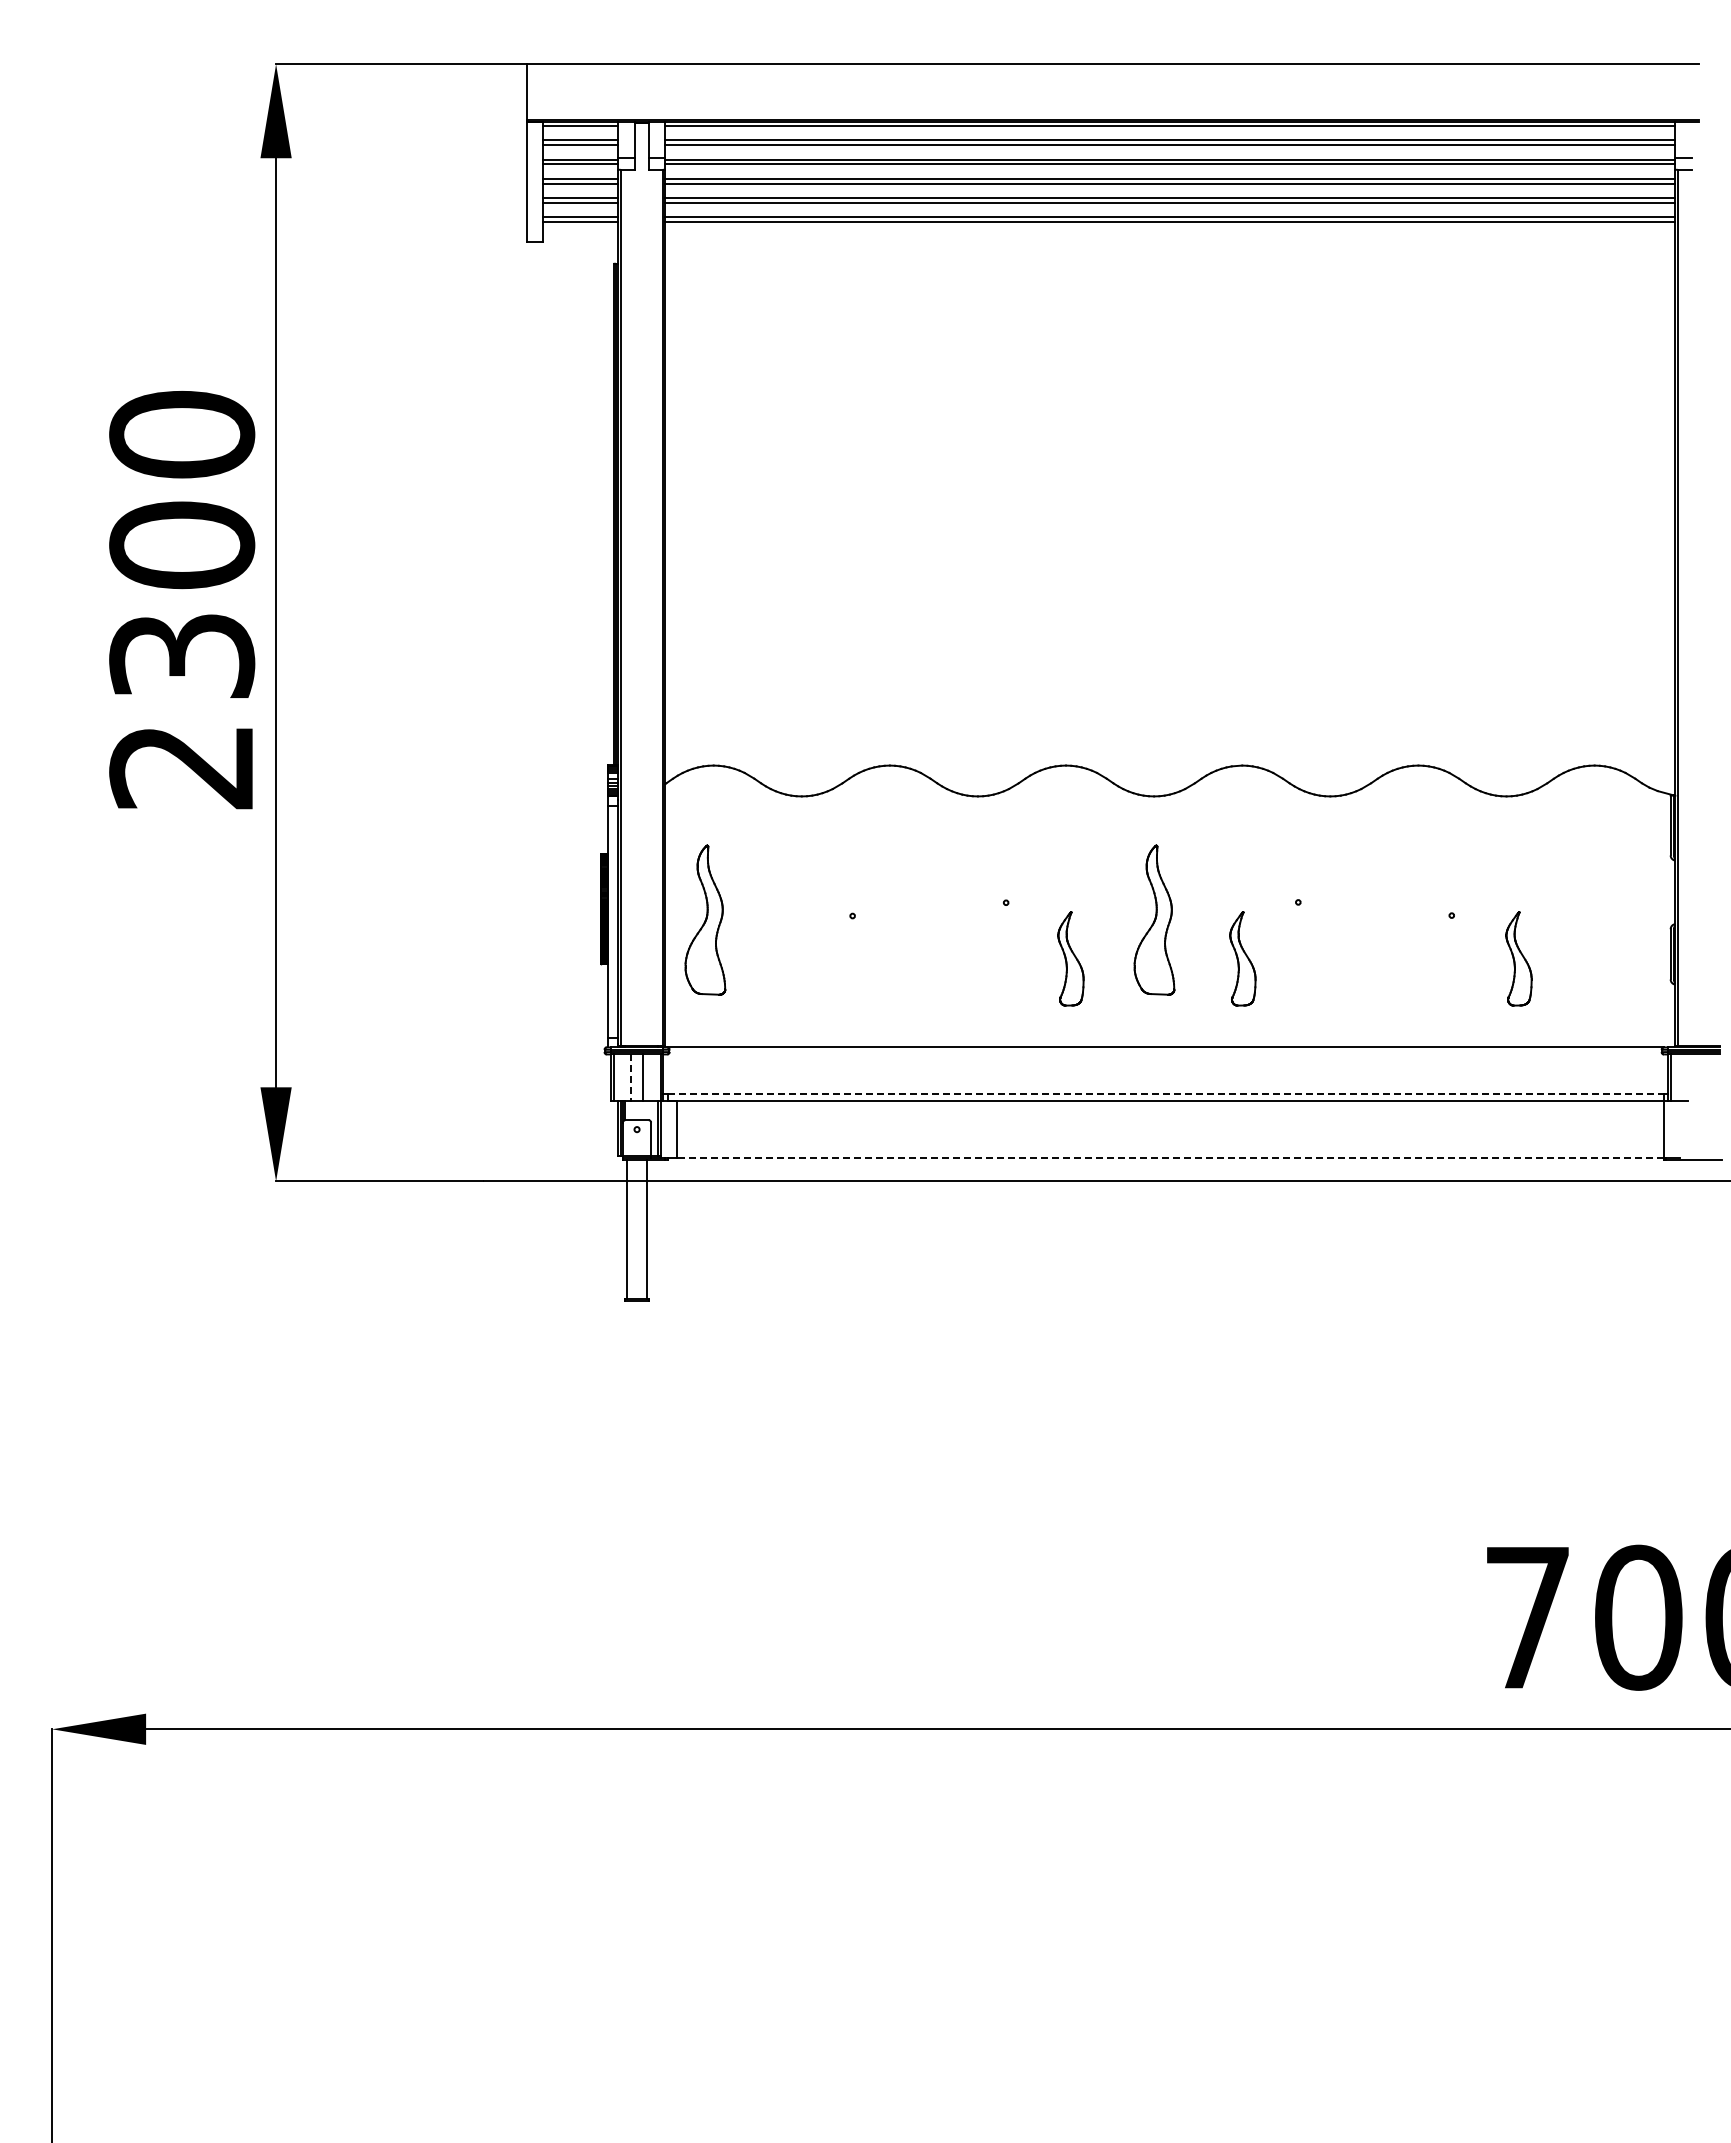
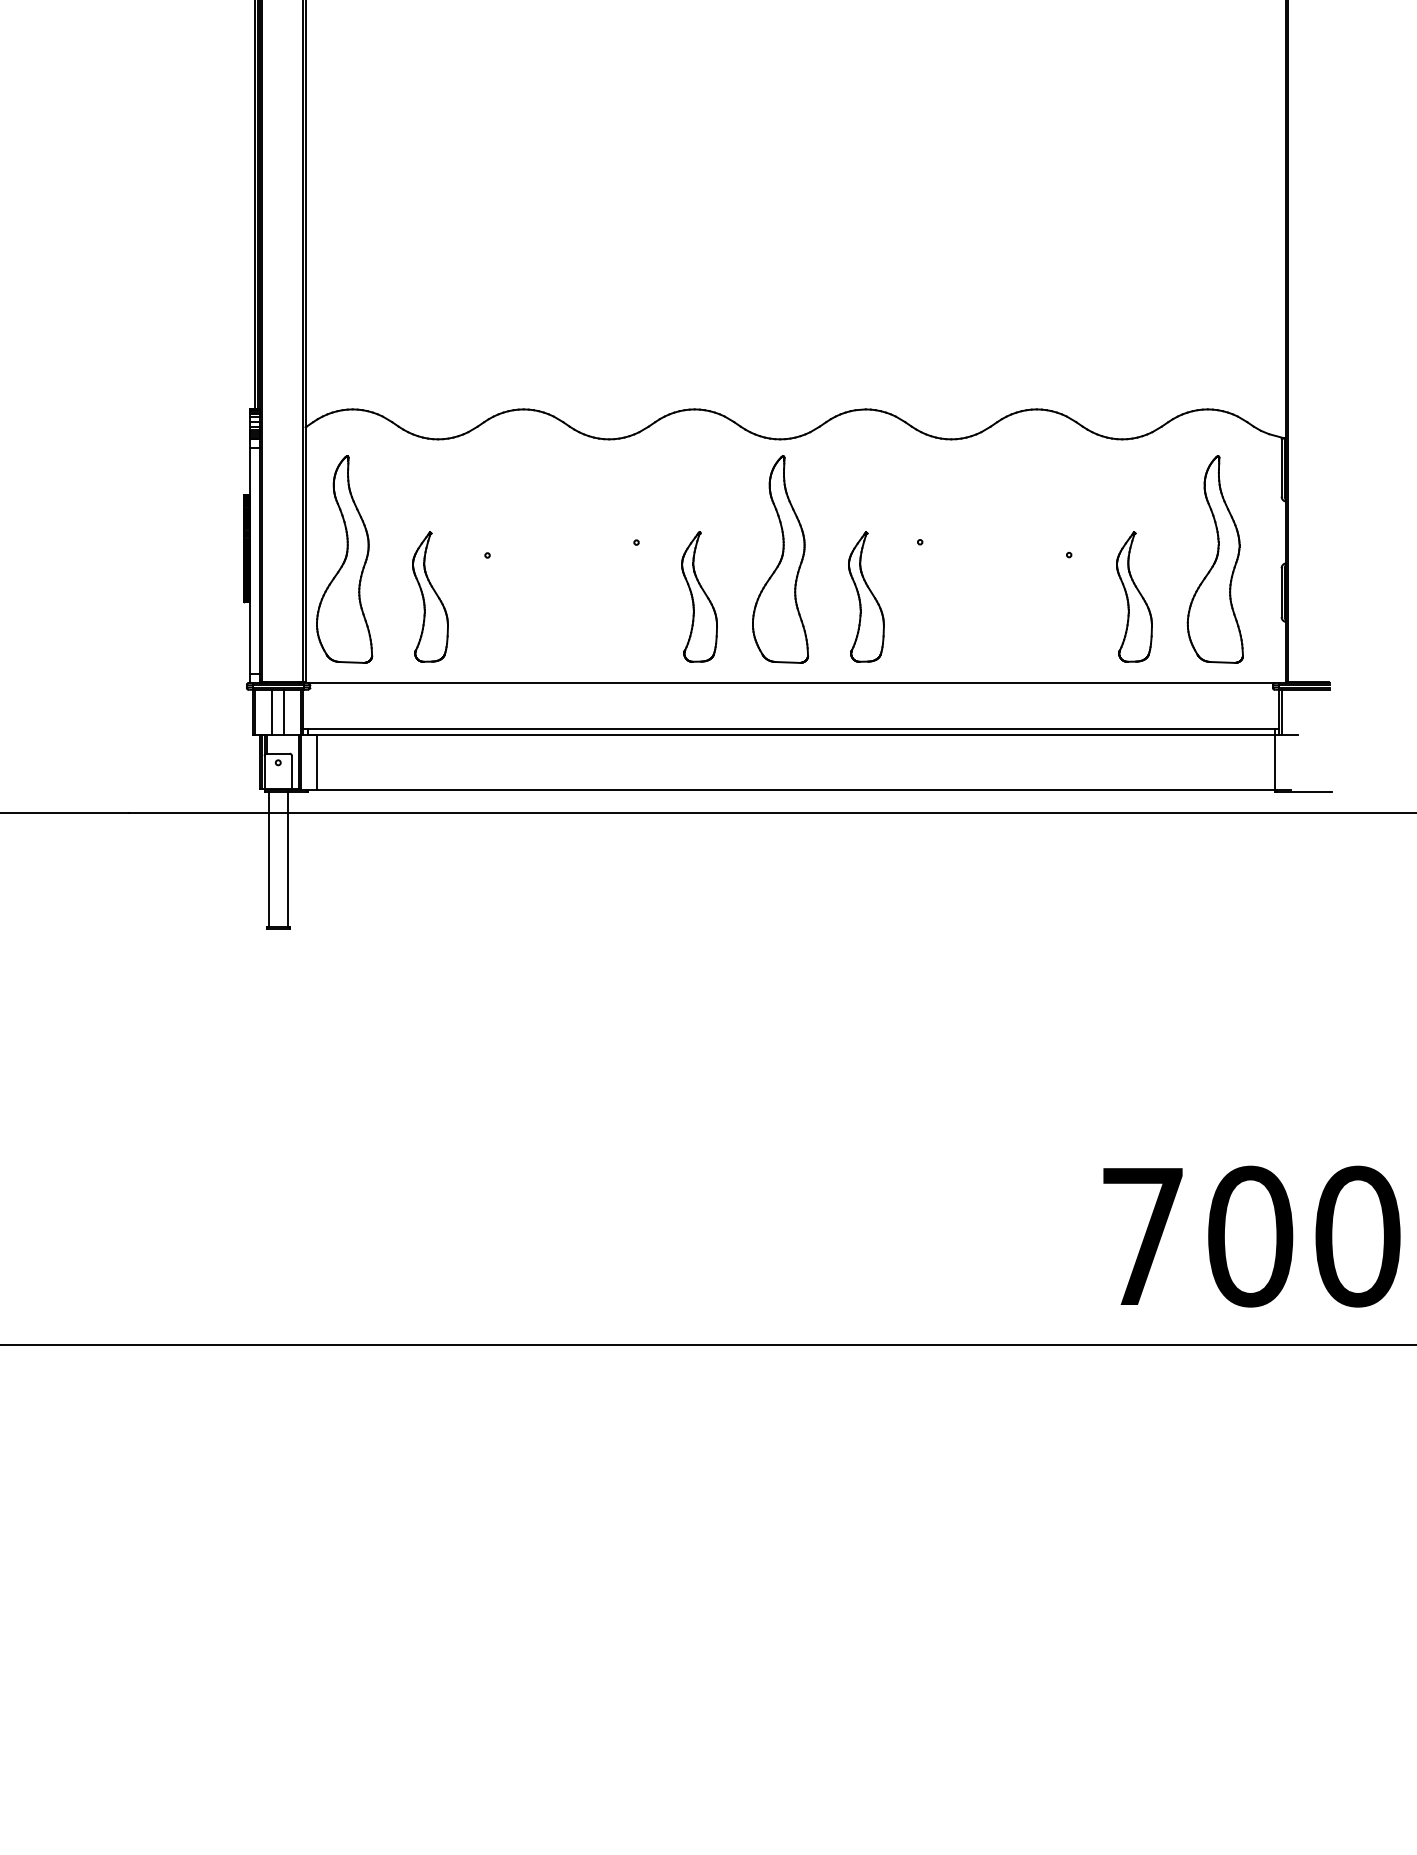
part: (705, 919) -> (344, 558), size x1.43
part: (1154, 919) -> (780, 558), size x1.43
part: (1602, 919) -> (1215, 558), added
part: (793, 958) -> (430, 596), added
part: (1070, 958) -> (699, 596), size x1.43
part: (1242, 958) -> (865, 596), size x1.43
part: (1518, 958) -> (1133, 596), size x1.43
line: (630, 1078) -> (271, 713), dashed -> solid
line: (1166, 1094) -> (792, 728), dashed -> solid
line: (1169, 1157) -> (795, 789), dashed -> solid

